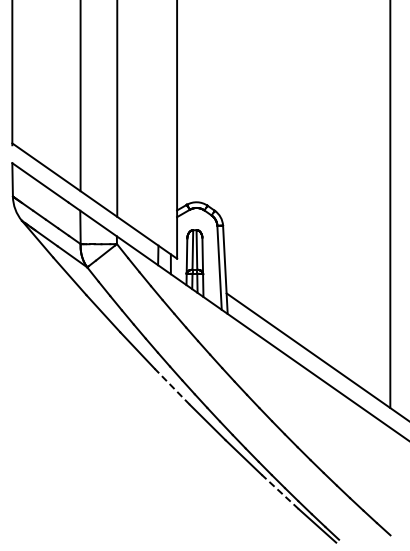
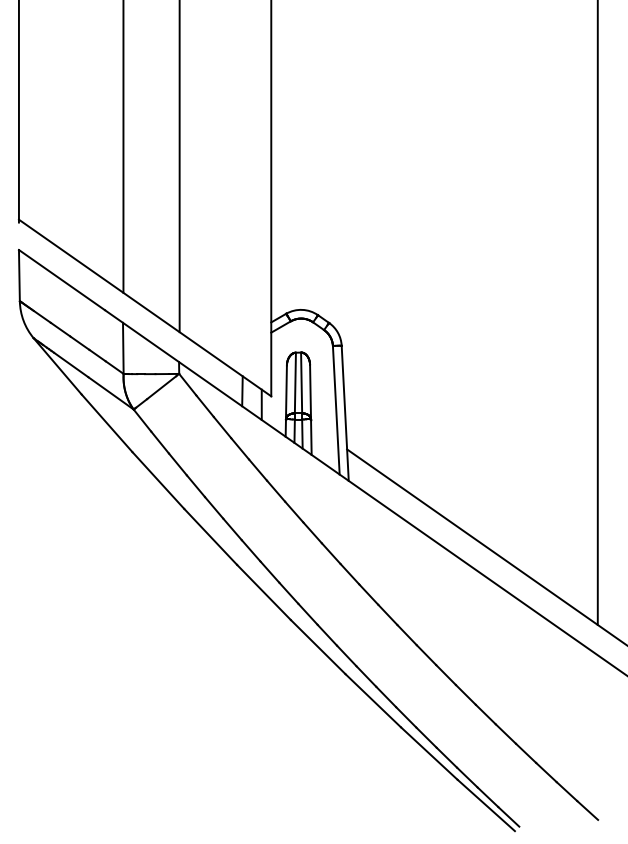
line: (171, 386) -> (262, 591), dashed -> solid
line: (279, 491) -> (428, 752), dashed -> solid

